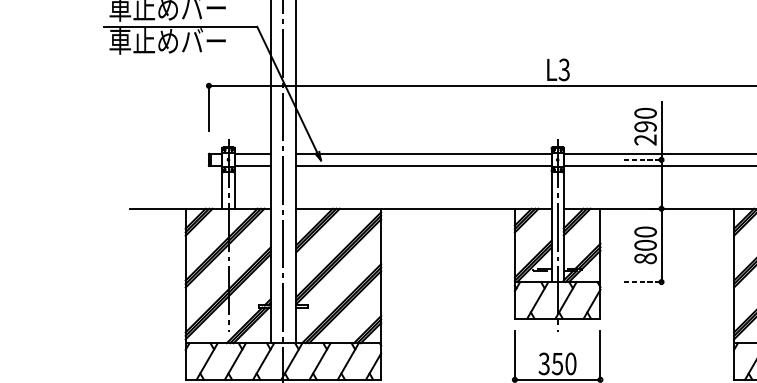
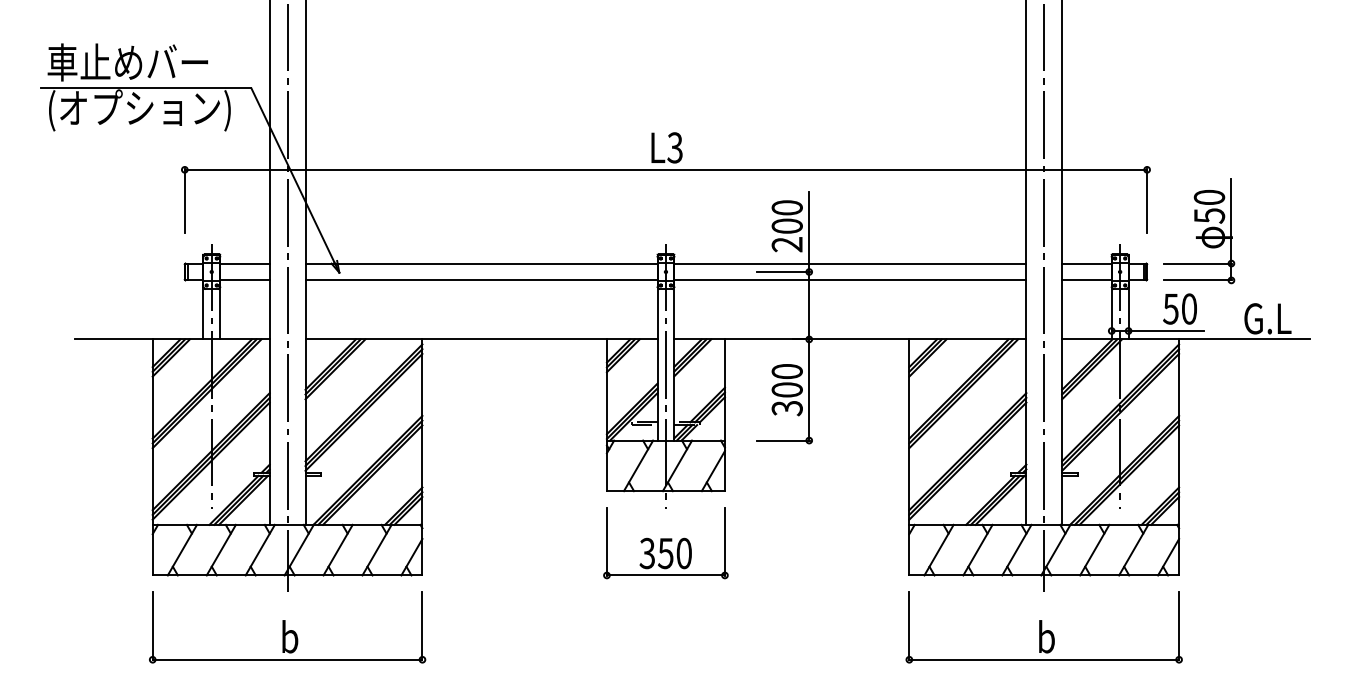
text: (175, 42) -> (138, 110), 車止めバー -> (オプション)
text: (645, 126) -> (786, 225), 290 -> 200
line: (642, 159) -> (783, 271), dashed -> solid
text: (645, 258) -> (786, 408), 800 -> 300
line: (642, 282) -> (783, 440), dashed -> solid

